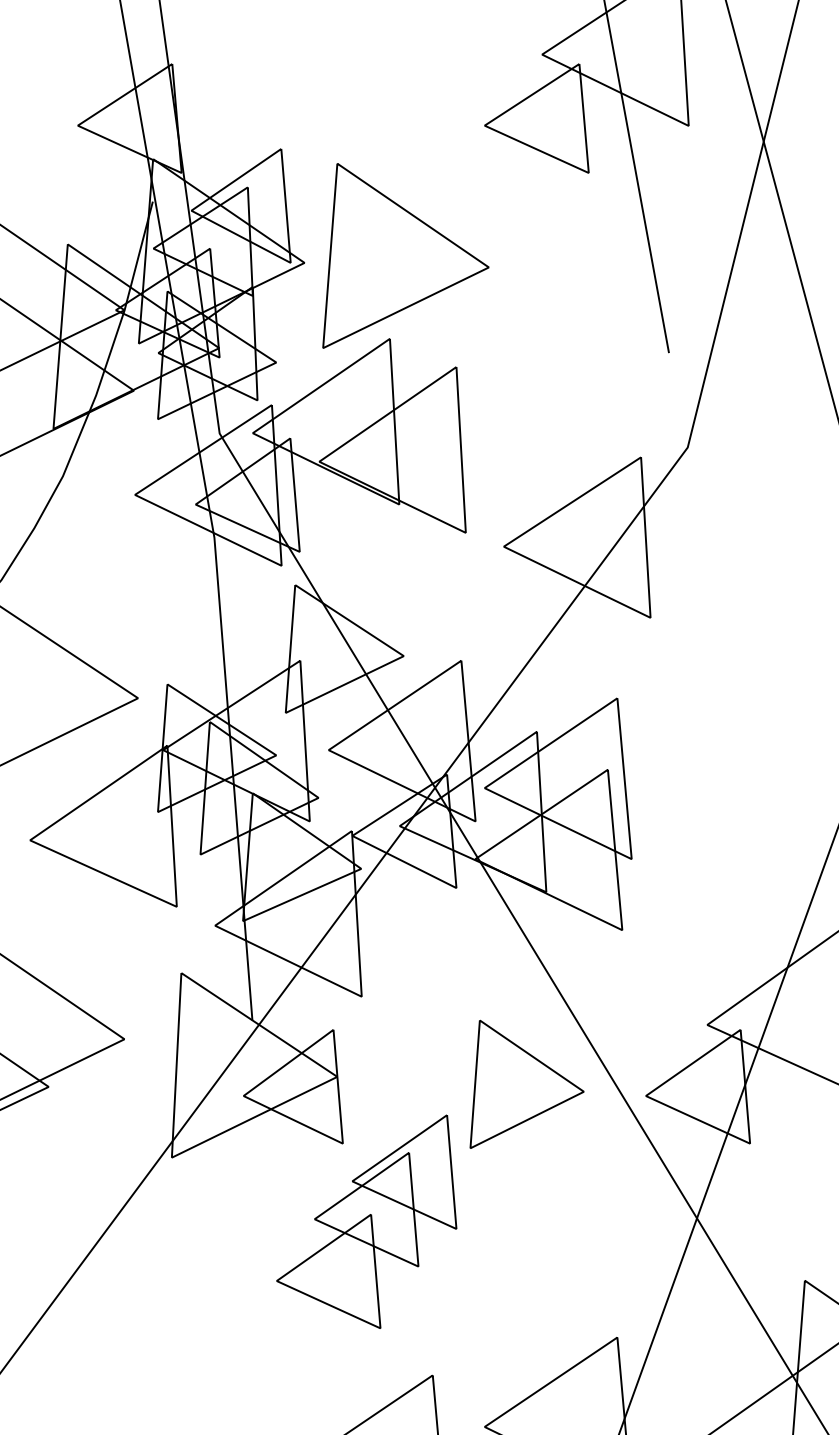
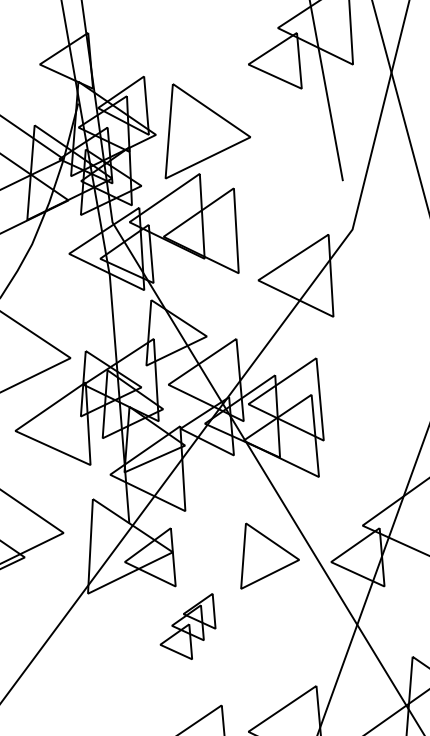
part: (365, 1221) -> (187, 626), size x0.6

